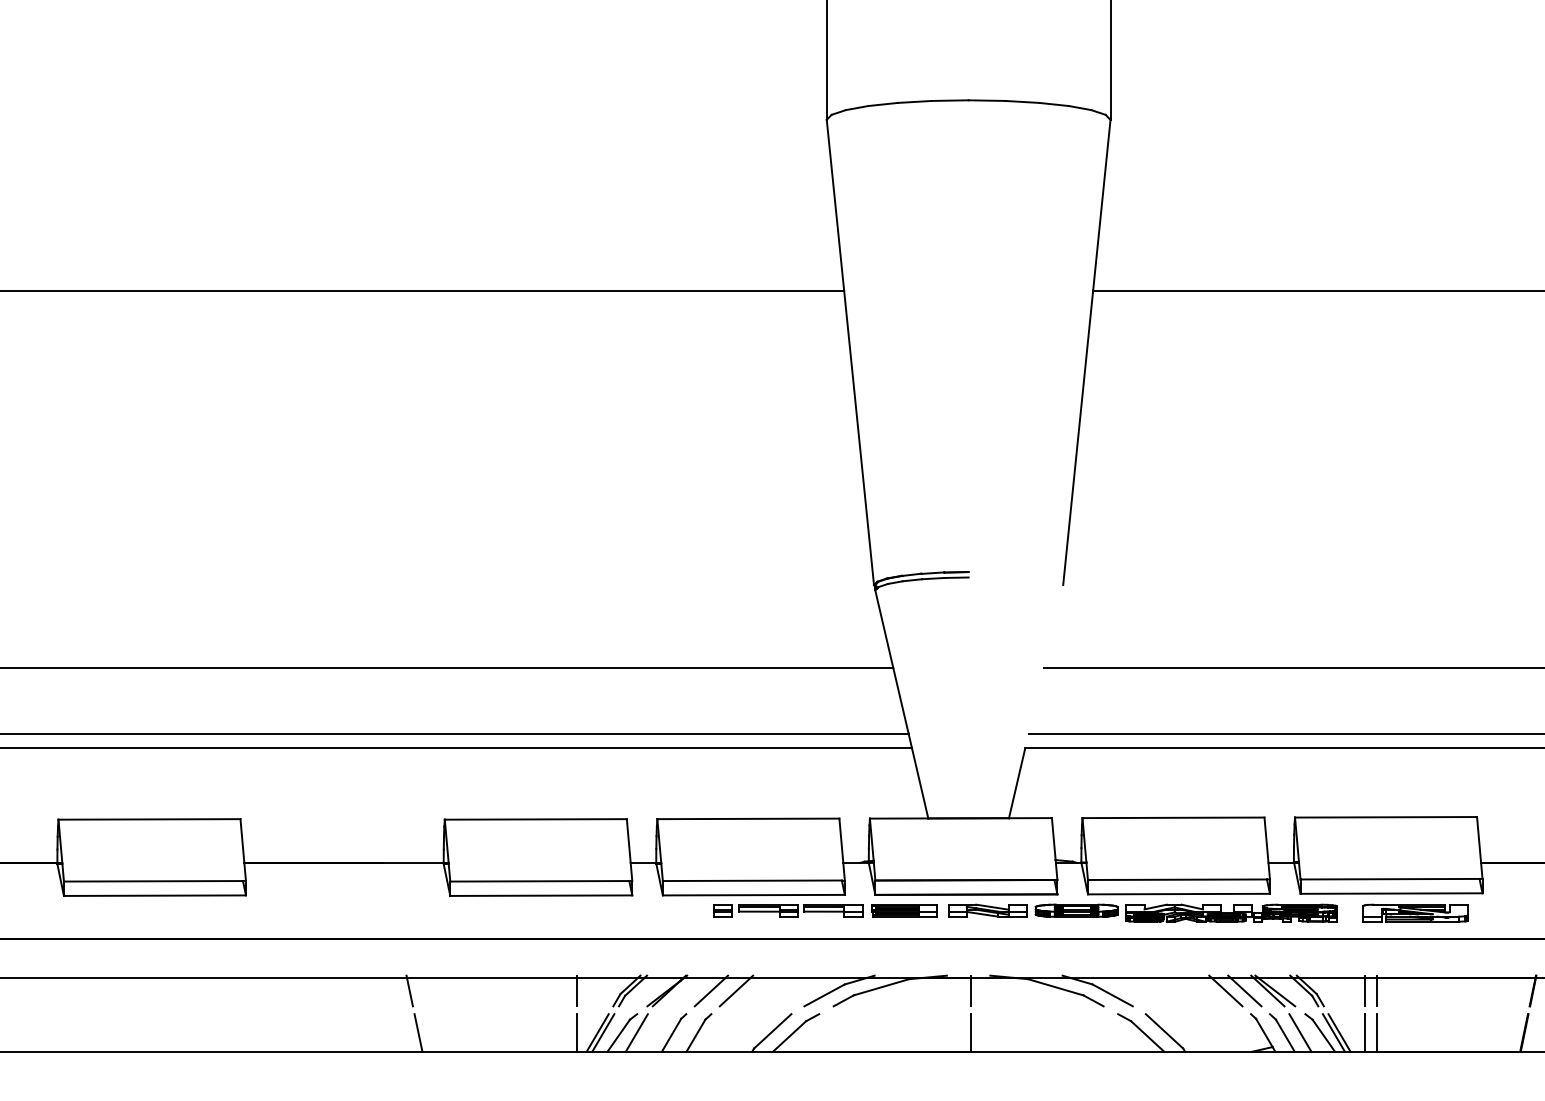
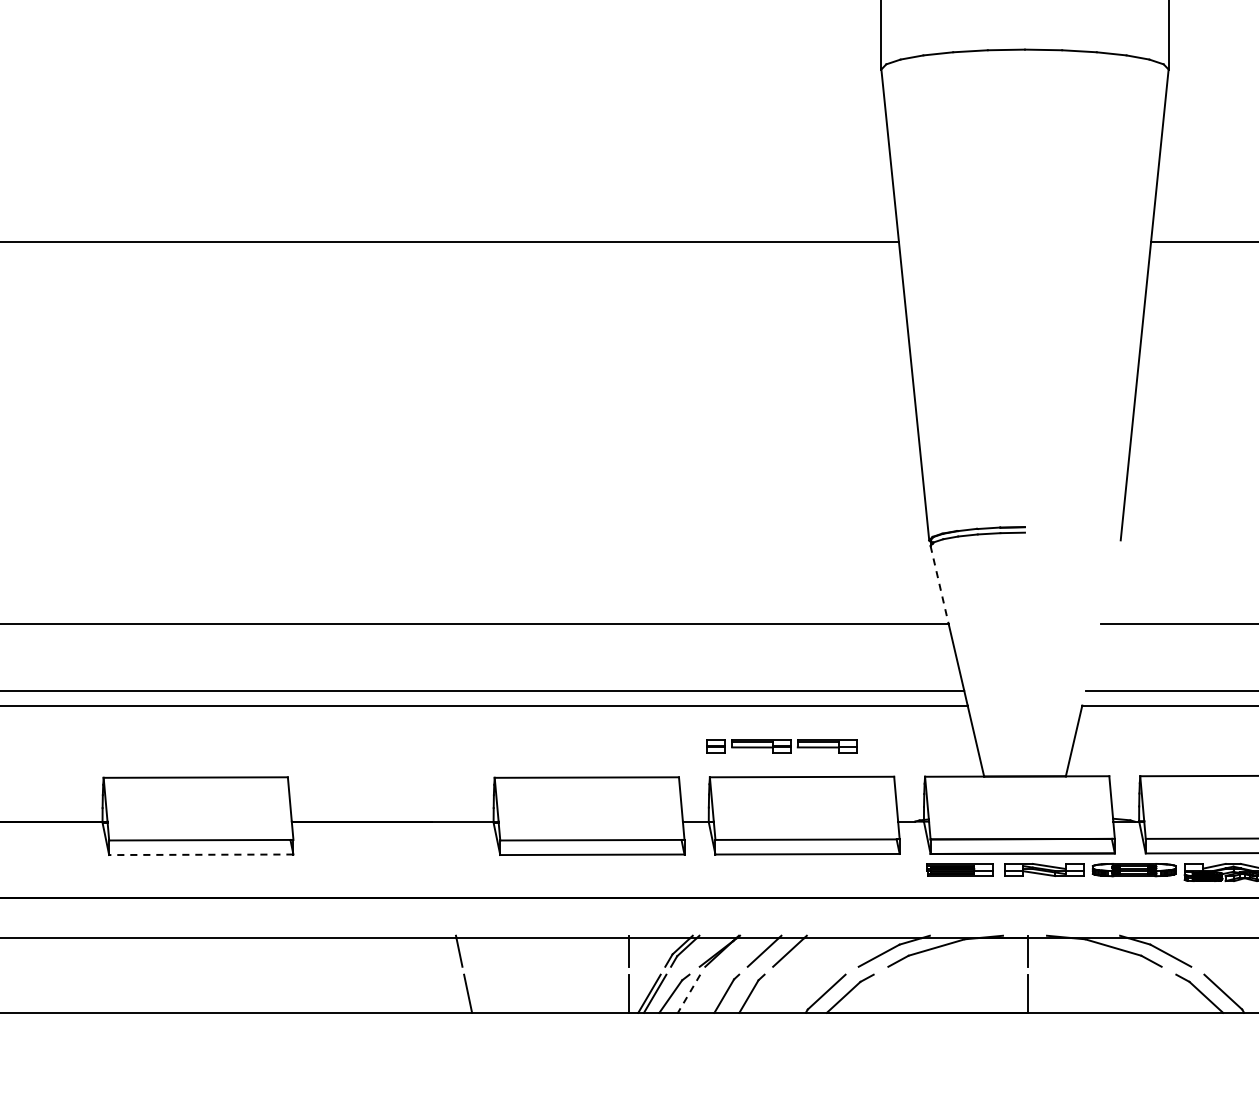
line: (884, 629) -> (939, 585), solid -> dashed
line: (154, 895) -> (200, 854), solid -> dashed
part: (788, 910) -> (781, 746), moved
line: (636, 1033) -> (688, 994), solid -> dashed

